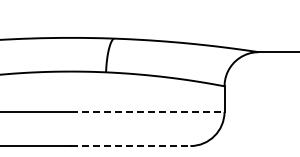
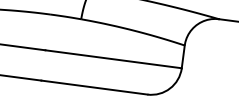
line: (147, 111) -> (113, 58), dashed -> solid
line: (130, 146) -> (94, 87), dashed -> solid

